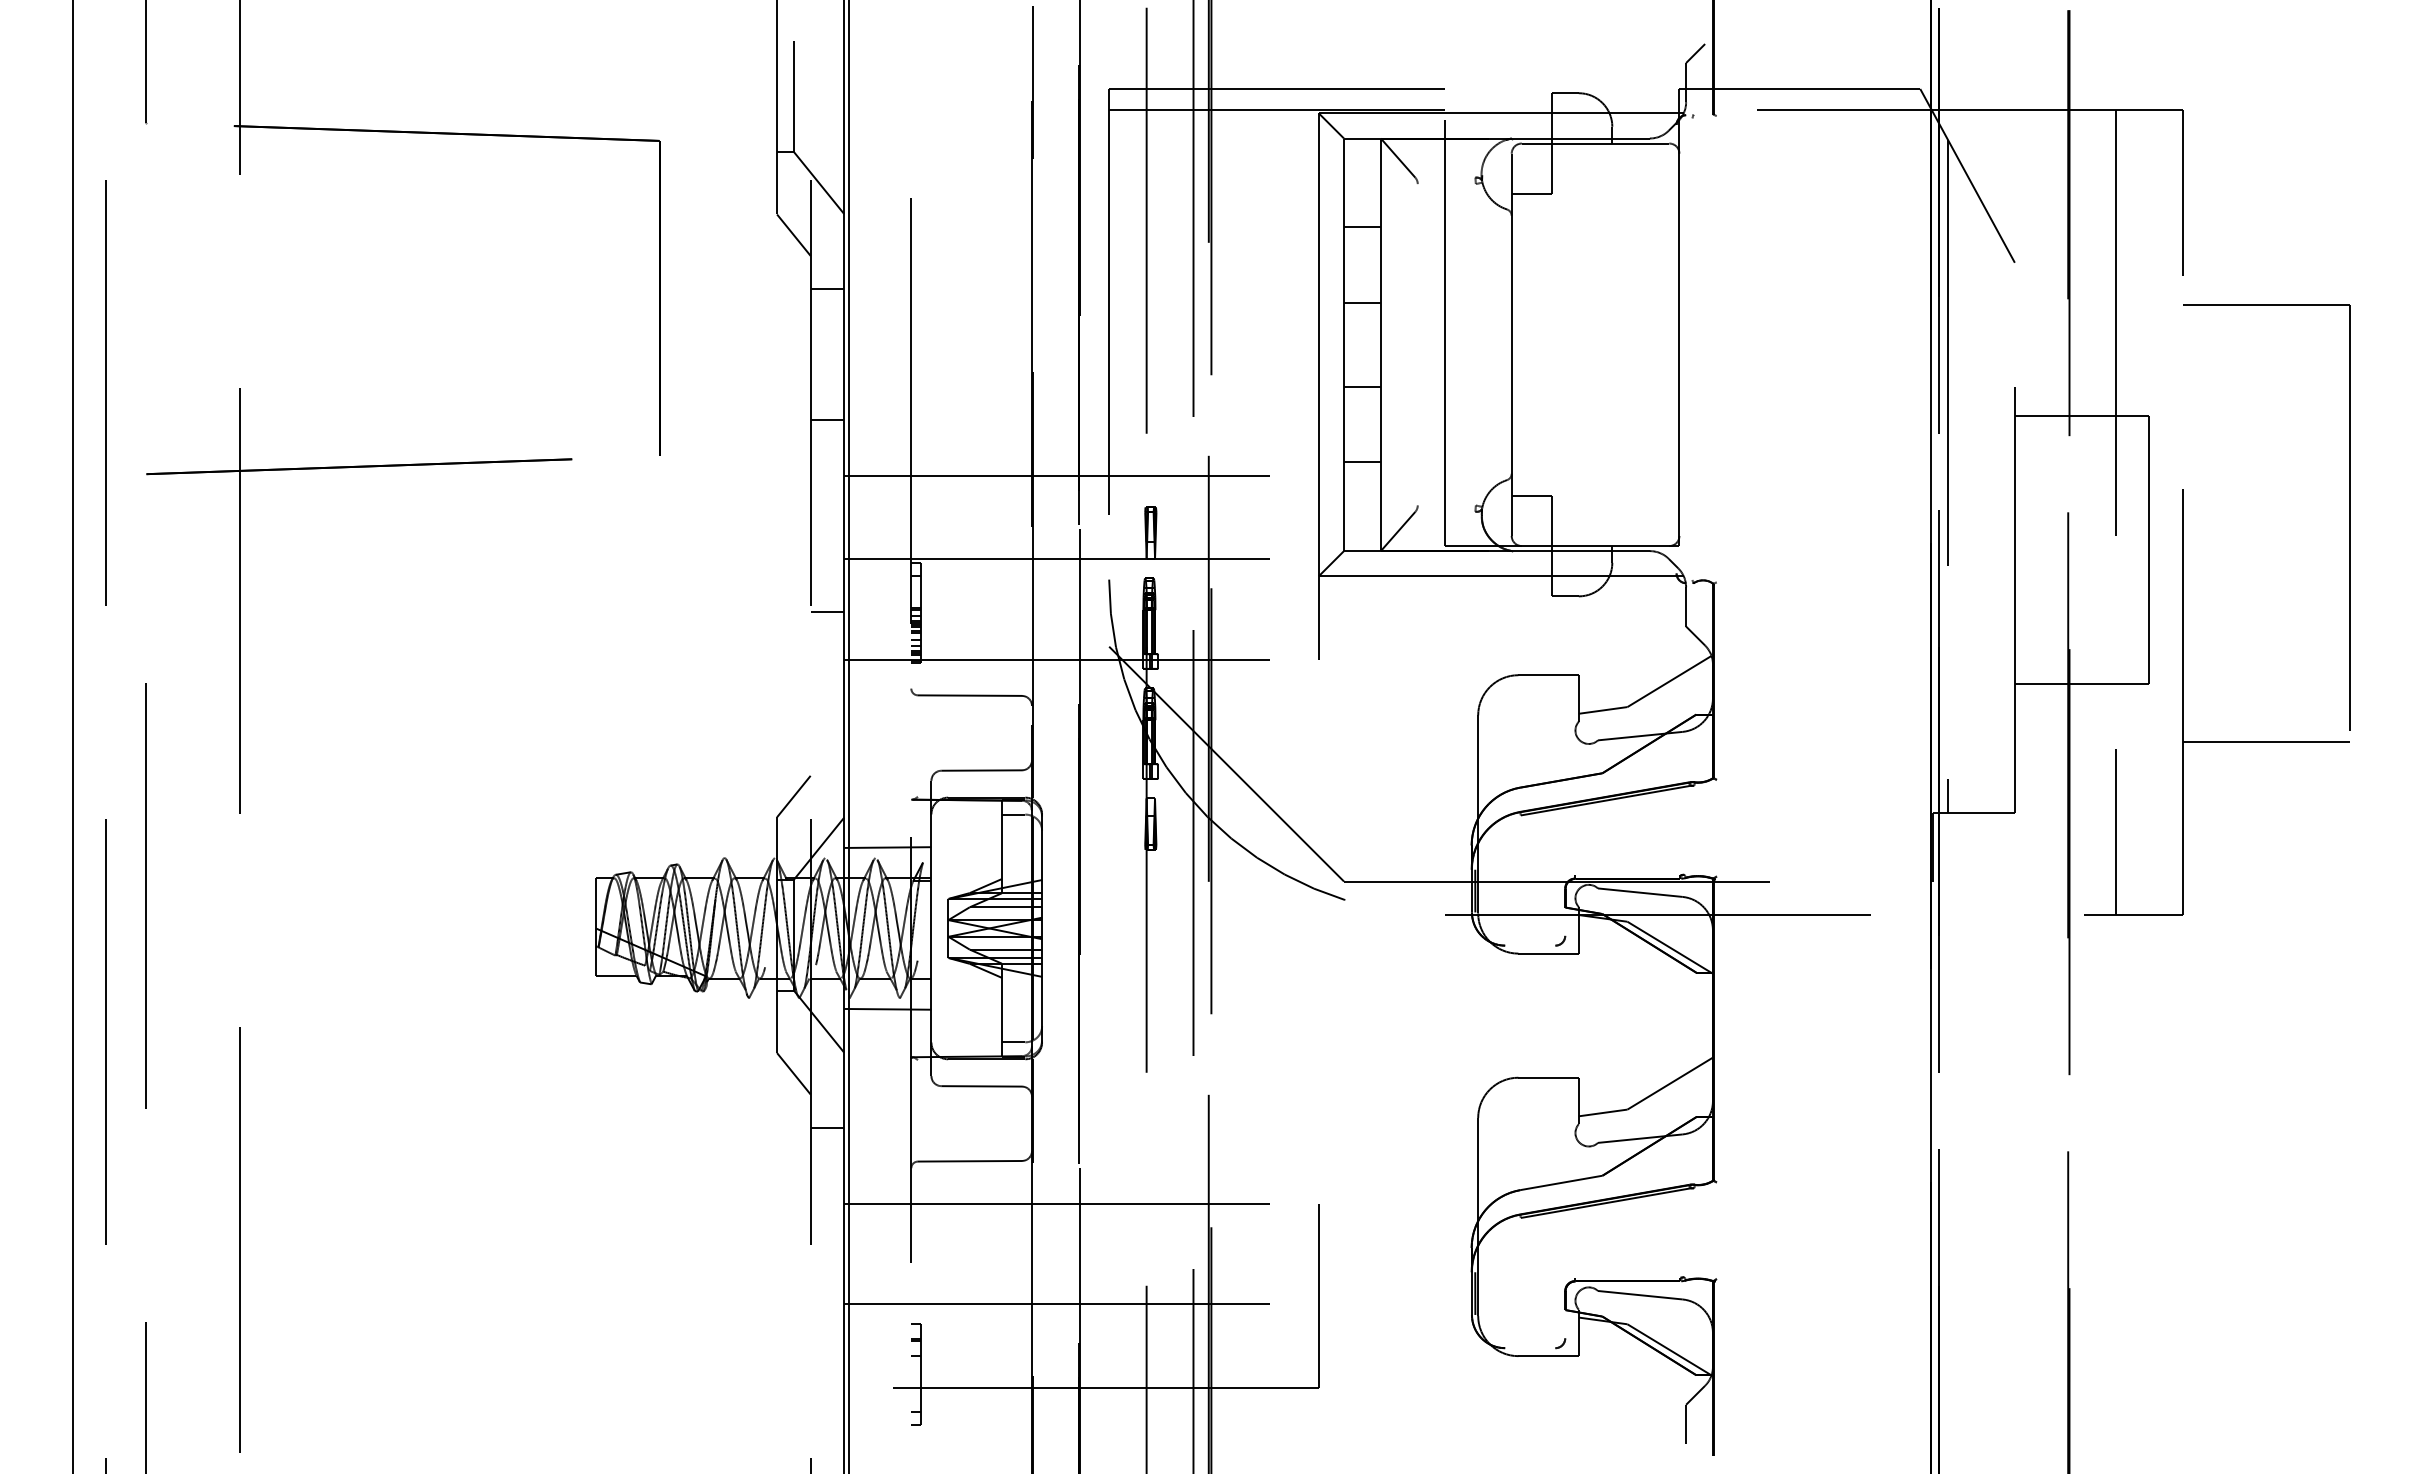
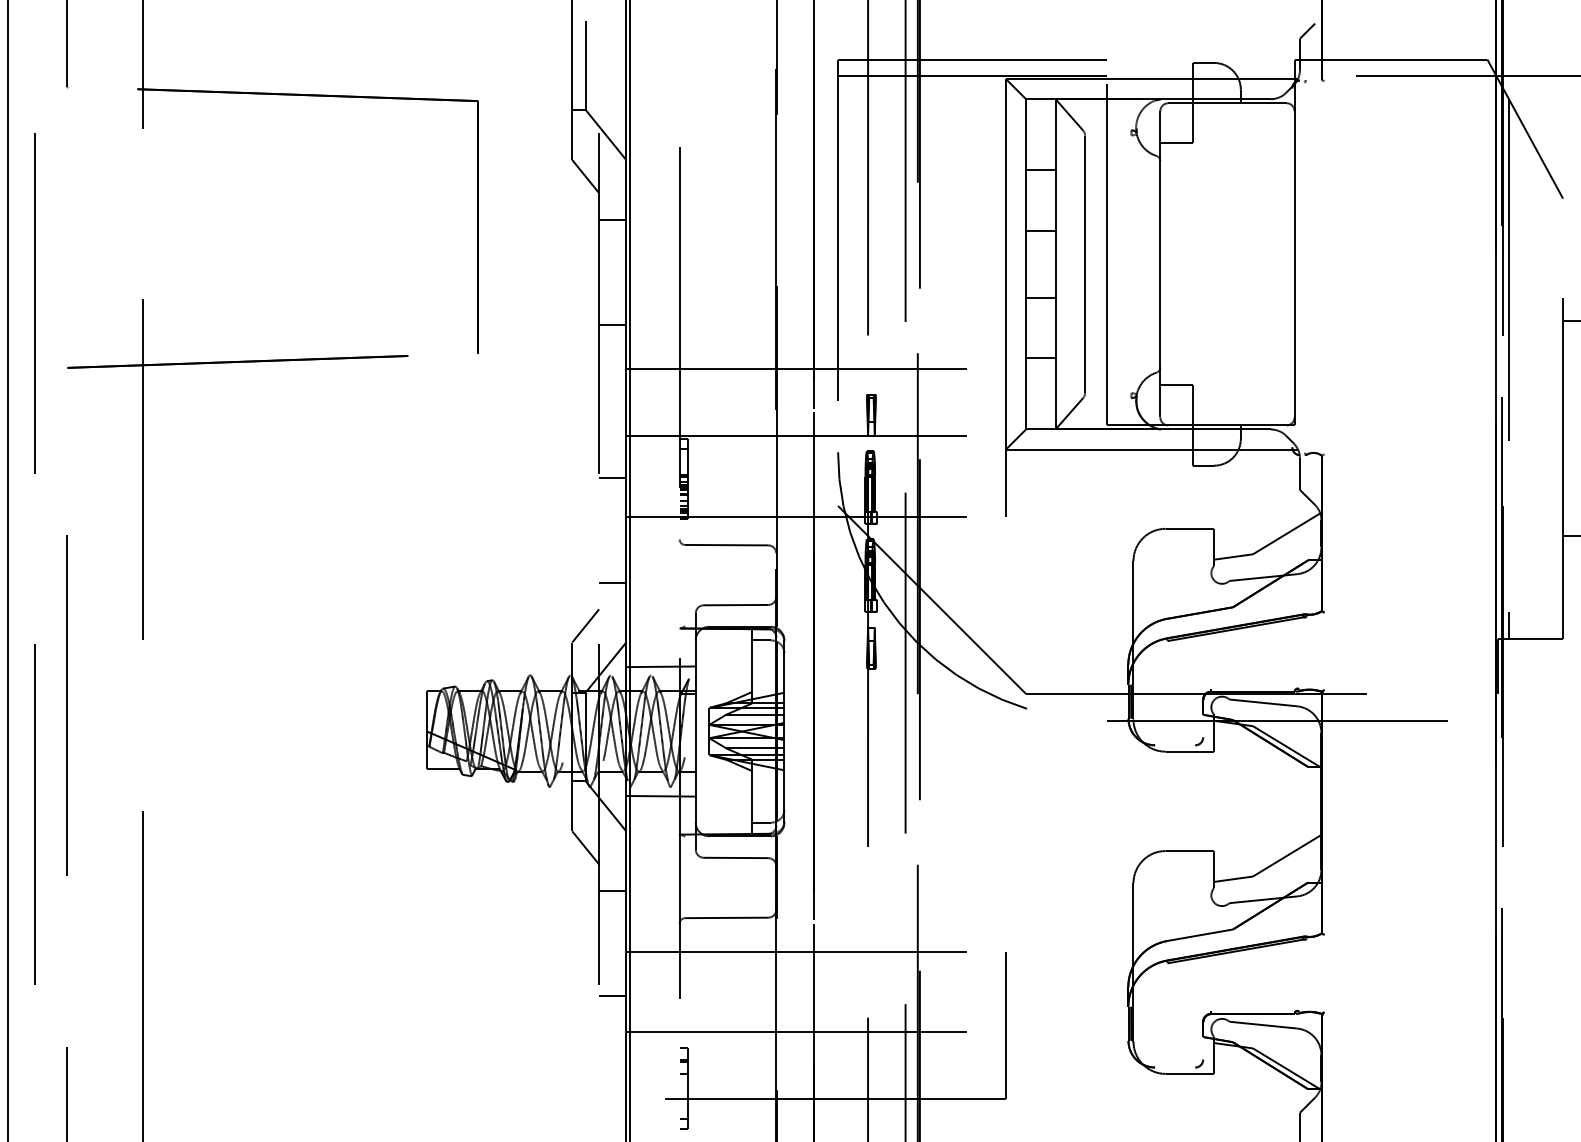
line: (1417, 344) -> (1084, 264), added
line: (827, 742) -> (612, 582), added
line: (827, 1258) -> (612, 995), added

